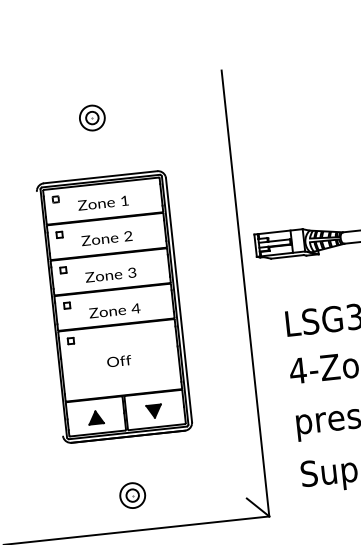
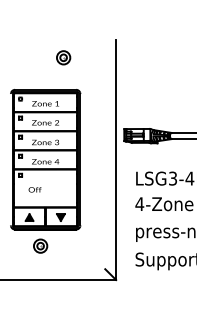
part: (92, 117) -> (63, 57), moved
text: (118, 360) -> (34, 189), moved
part: (132, 494) -> (40, 245), moved

